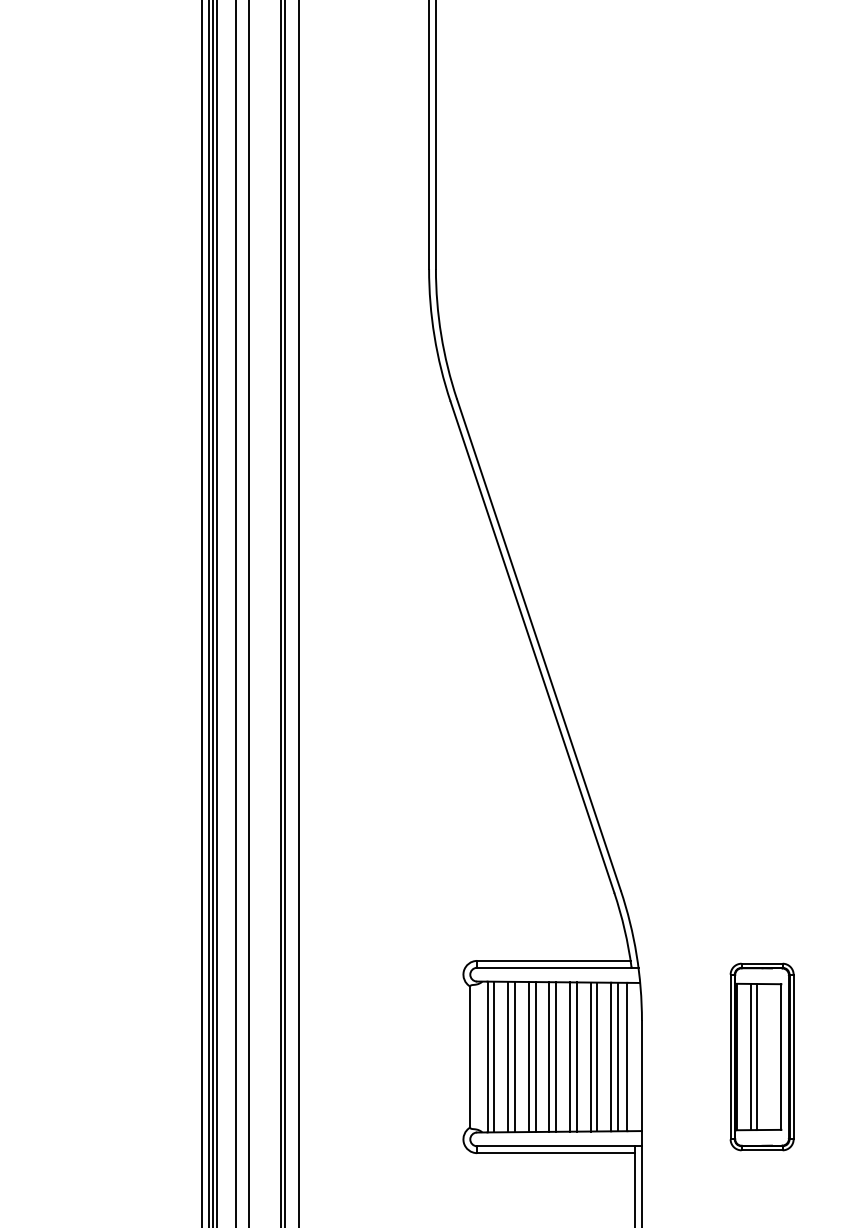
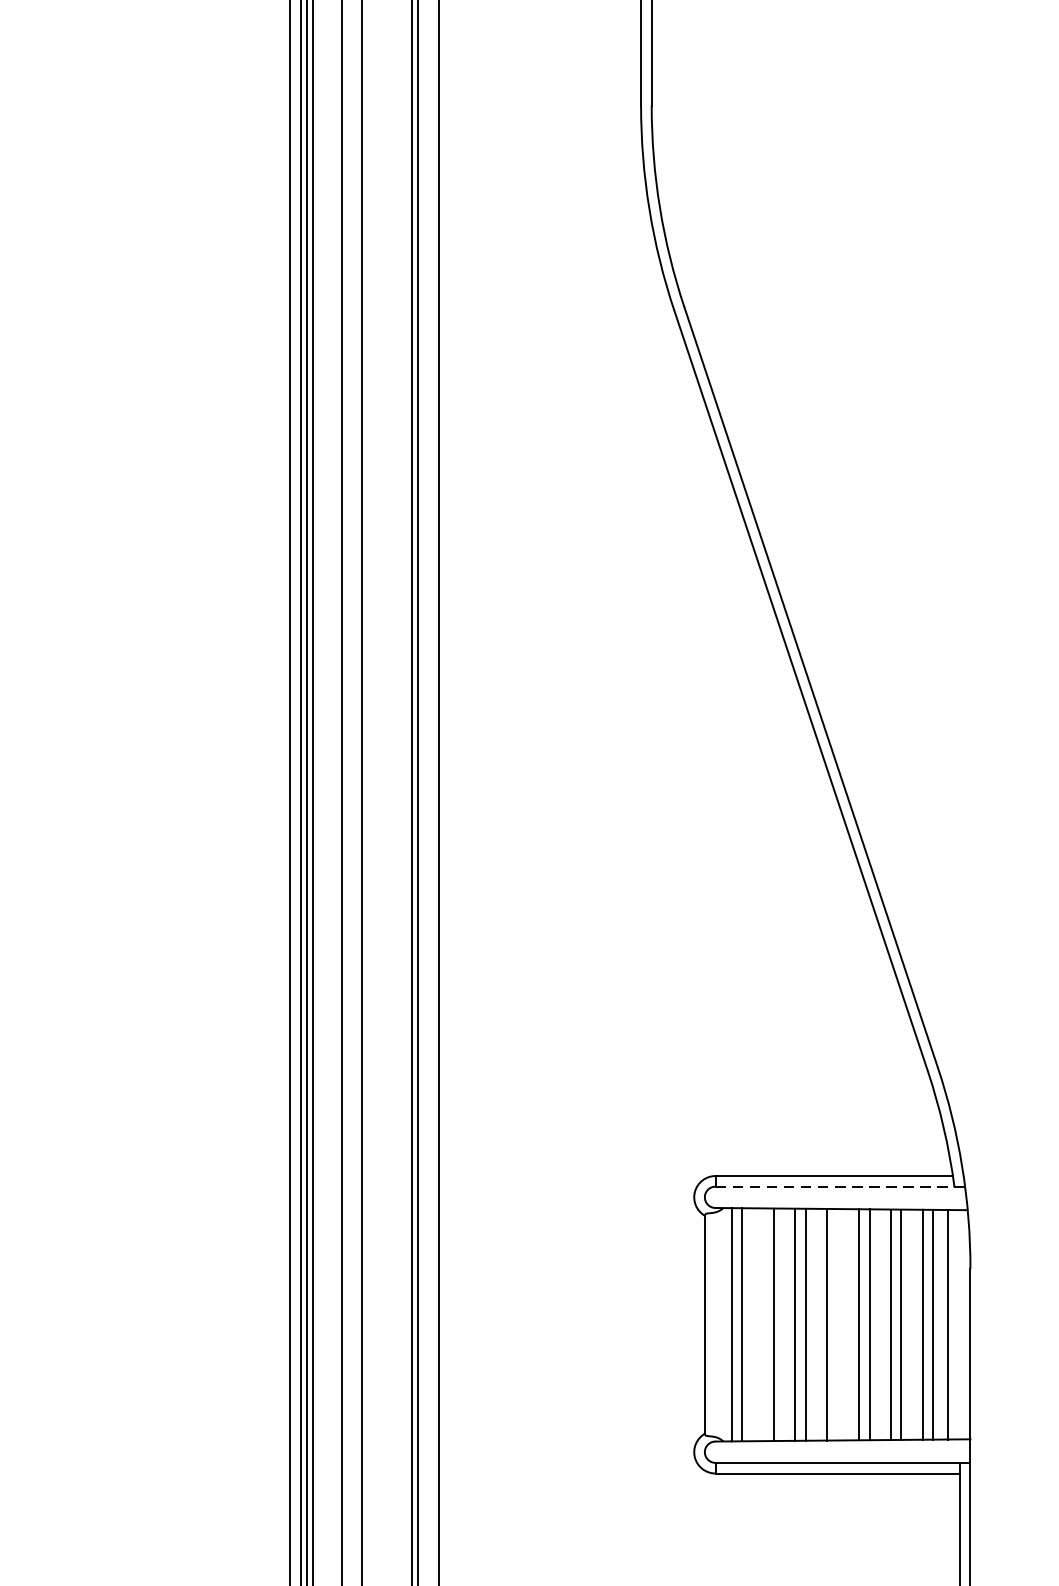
line: (557, 967) -> (839, 1186), solid -> dashed
line: (508, 1056) -> (763, 1323), removed
line: (556, 1056) -> (838, 1323), removed

